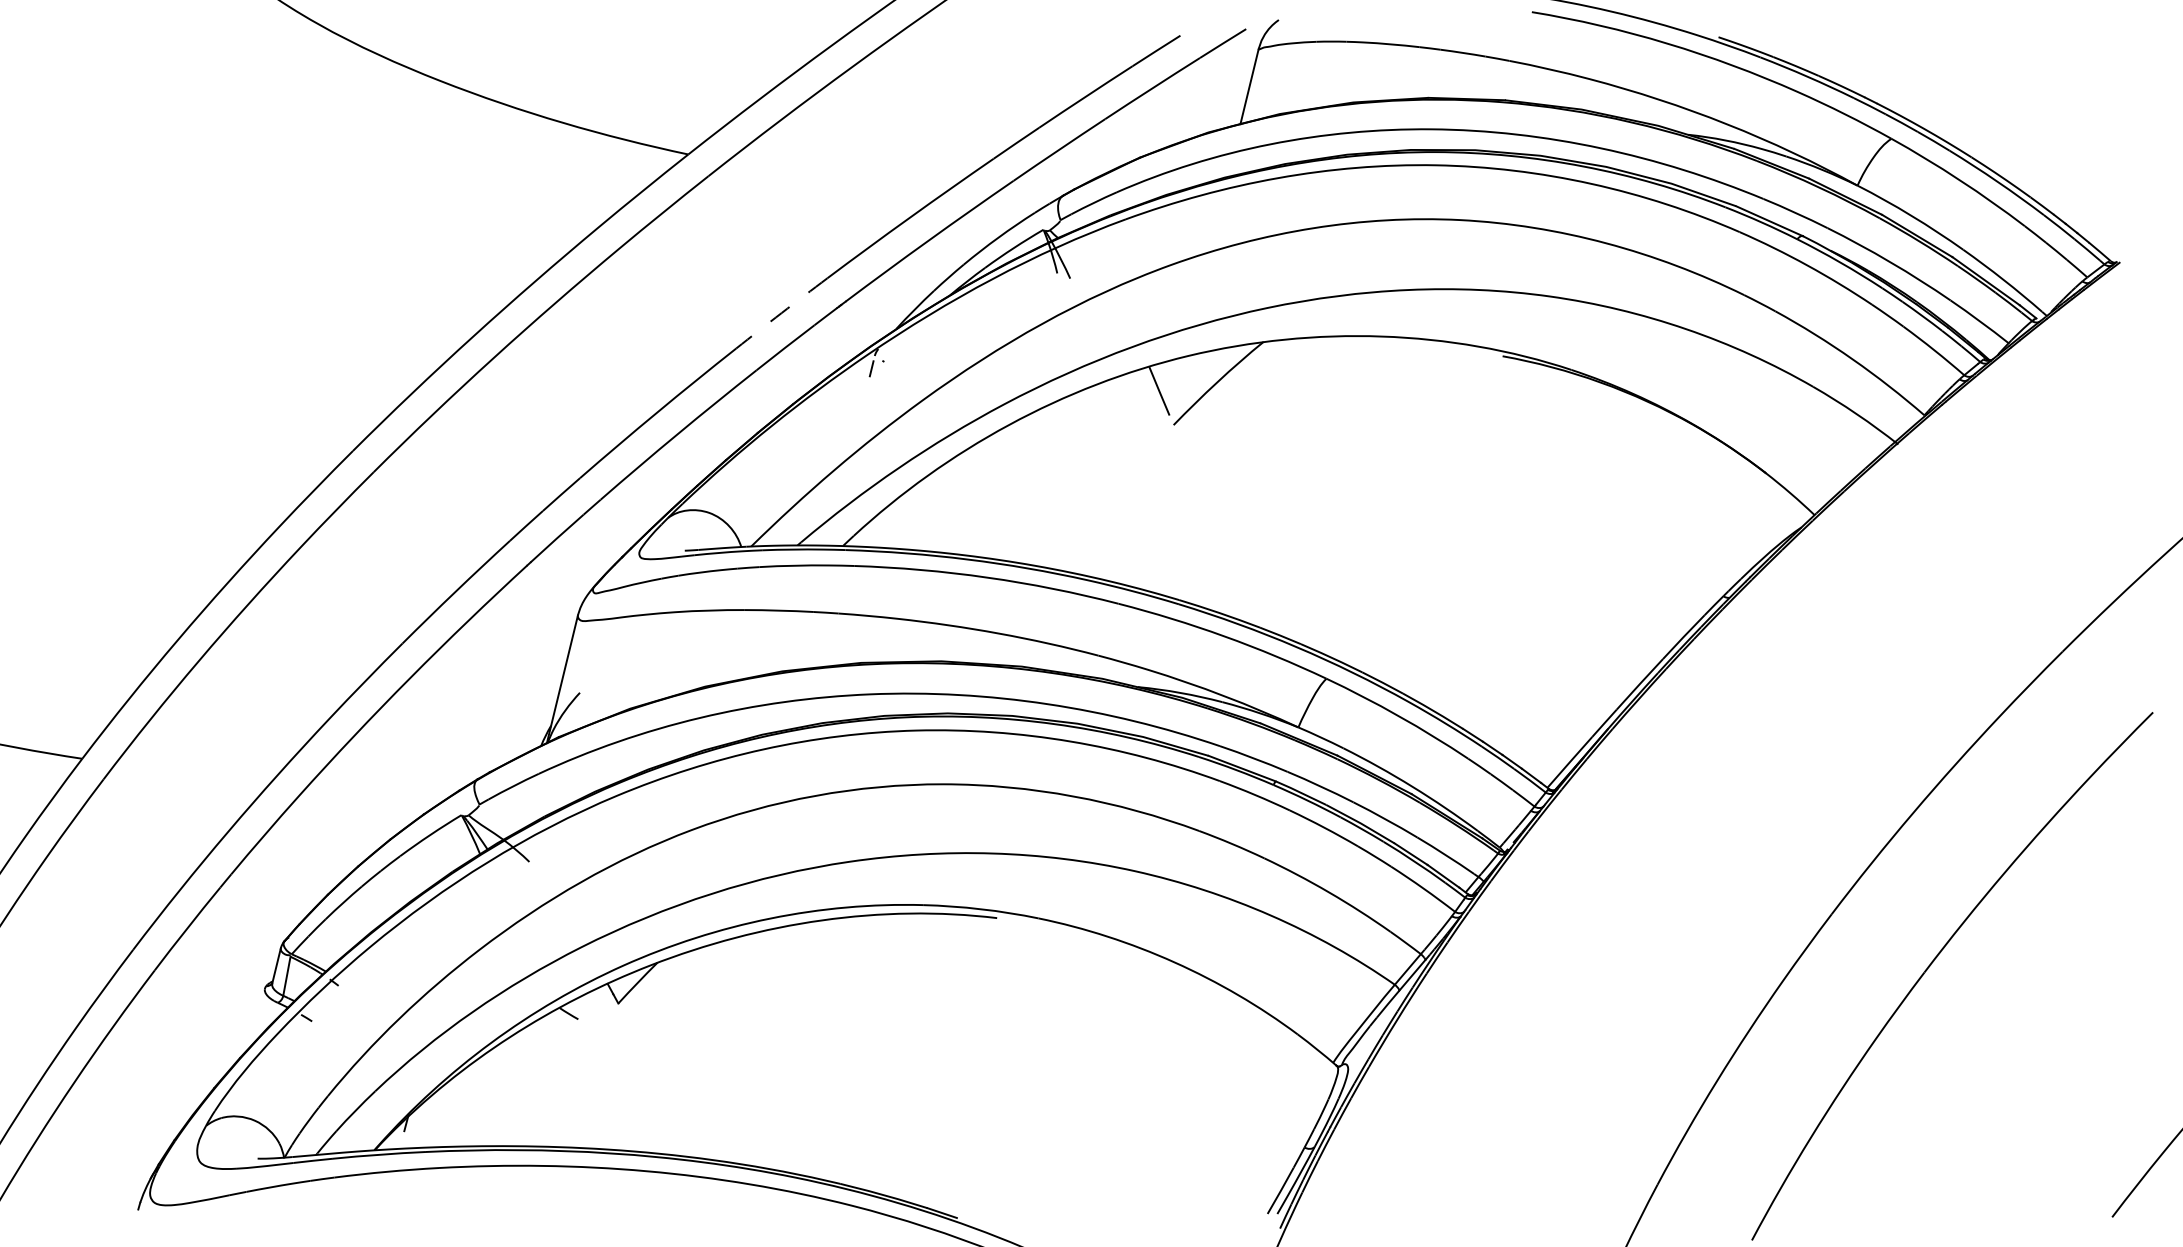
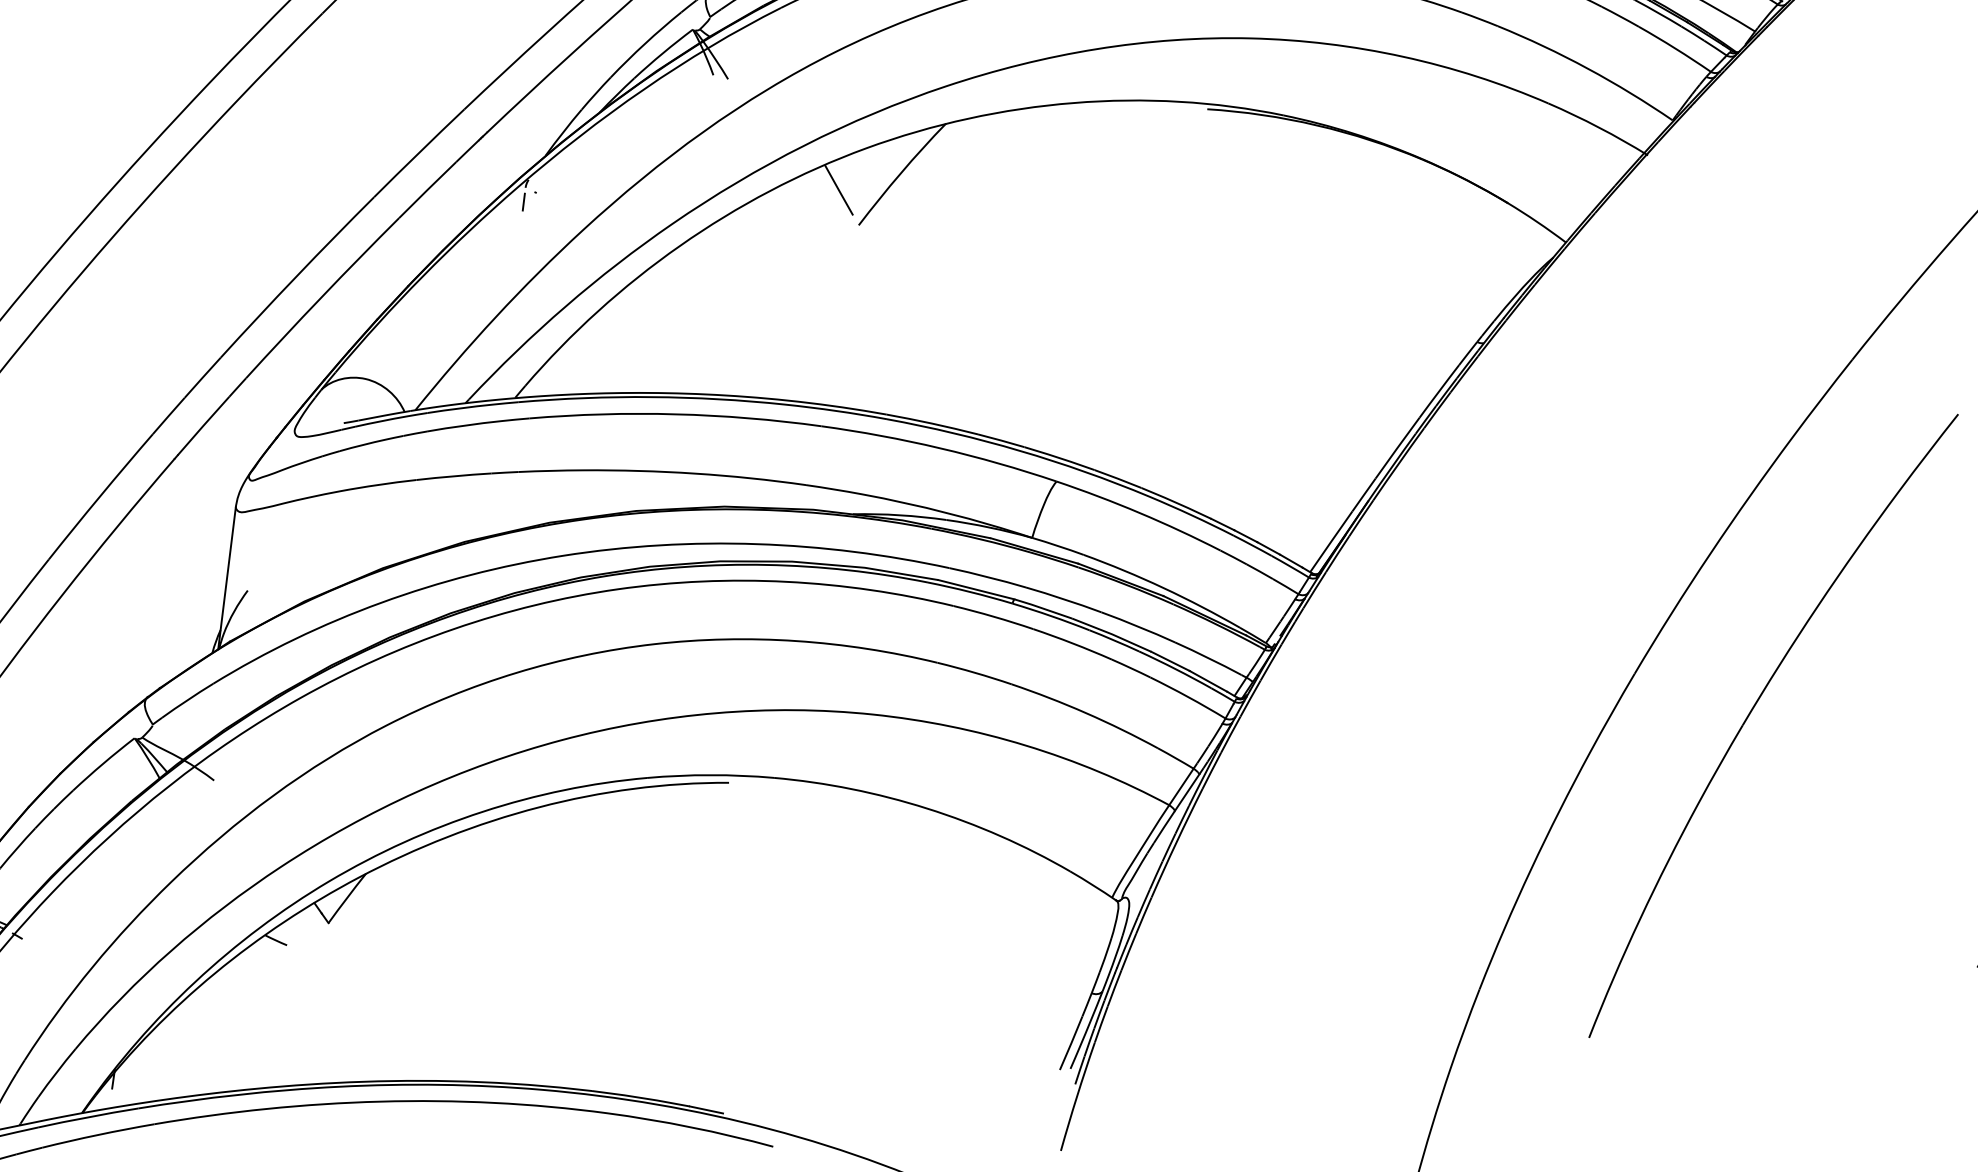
arc: (781, 313) -> (418, 153), dashed -> solid

